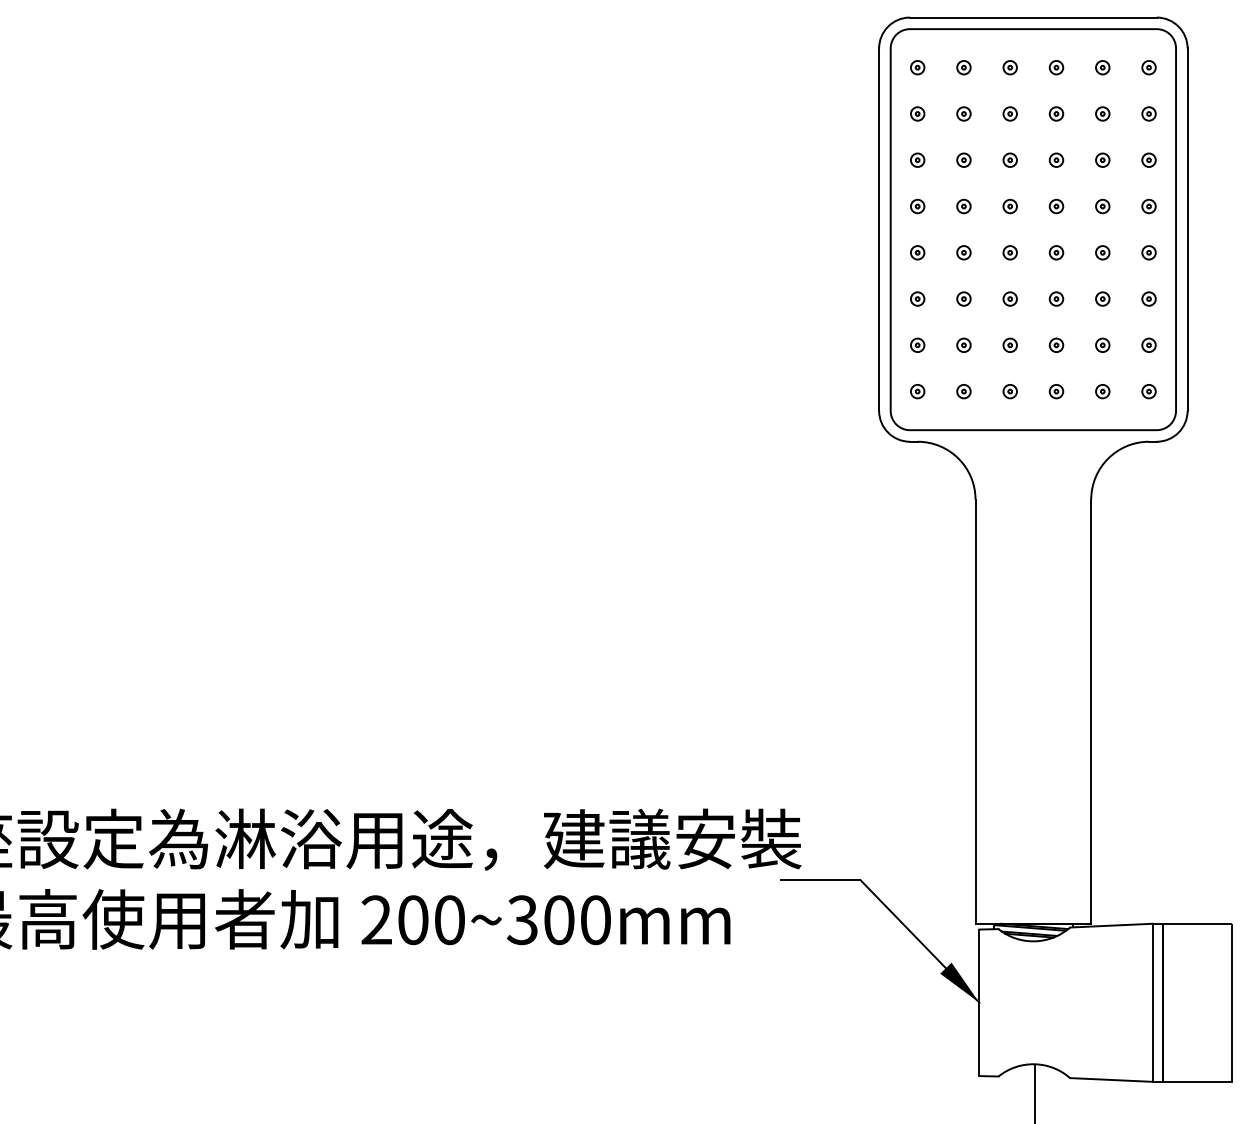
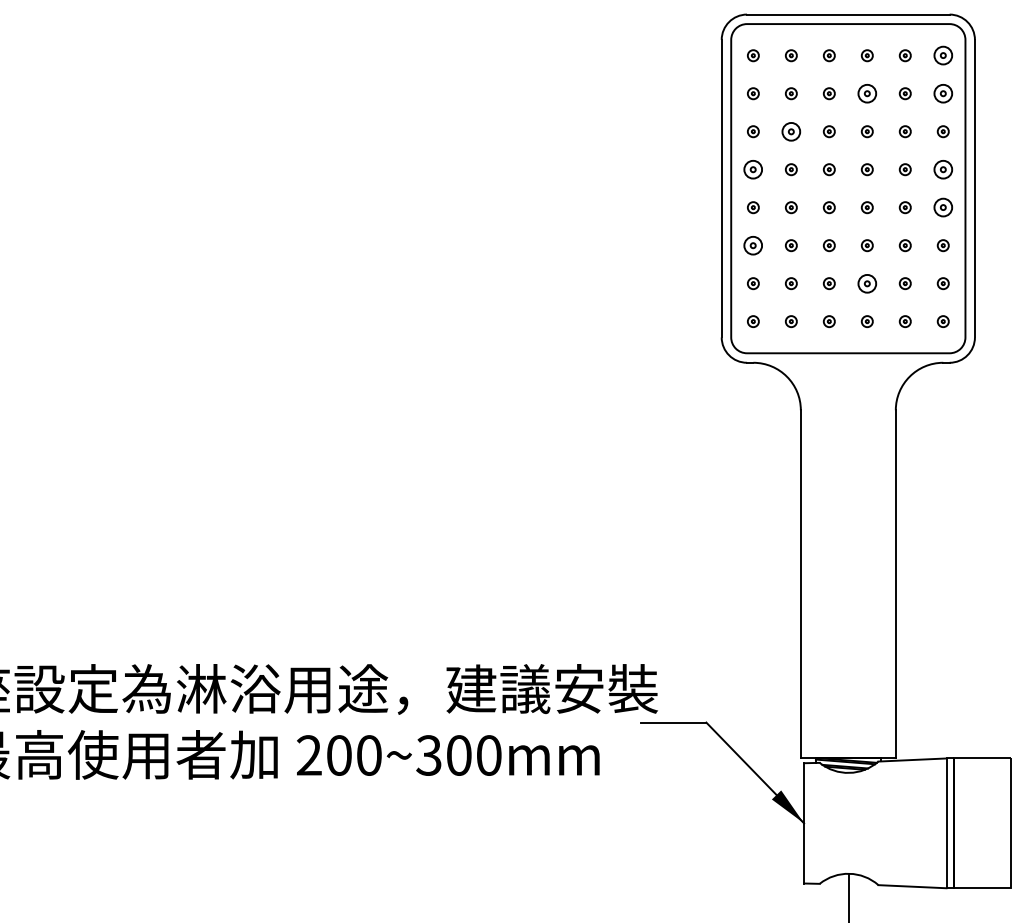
part: (1148, 67) -> (942, 55), size x1.6
part: (1056, 113) -> (867, 93), size x1.6
part: (1148, 113) -> (942, 93), size x1.6
part: (963, 159) -> (790, 131), size x1.6
part: (917, 206) -> (753, 169), size x1.6
part: (1148, 206) -> (942, 169), size x1.6
part: (1148, 252) -> (942, 207), size x1.6
part: (917, 298) -> (753, 245), size x1.6
part: (1056, 344) -> (867, 282), size x1.6

